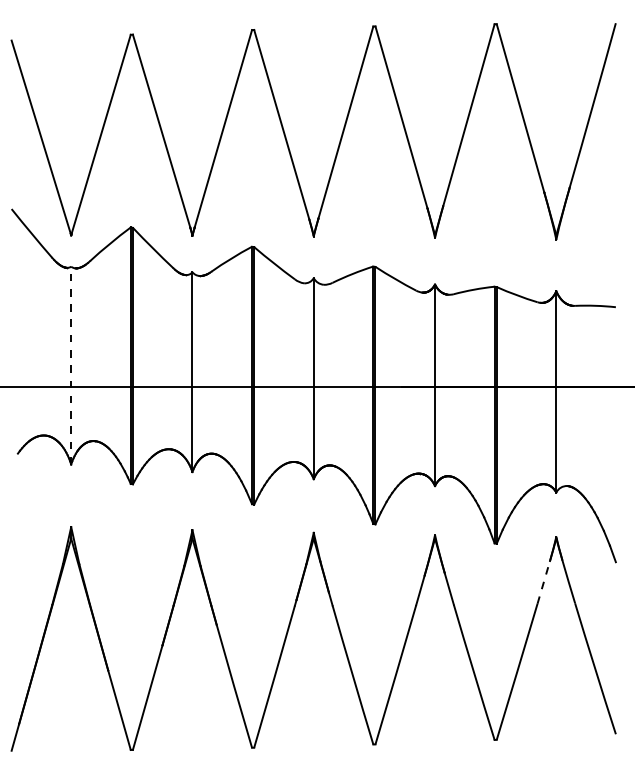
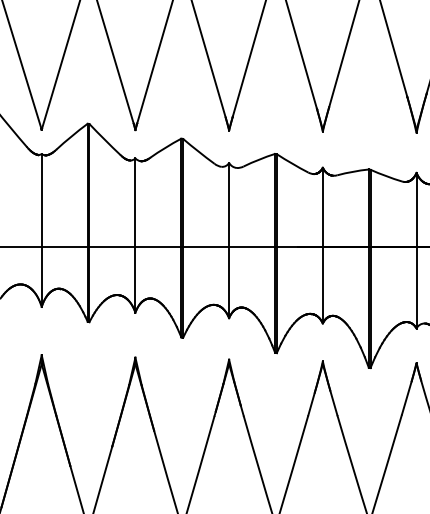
line: (71, 365) -> (41, 230), dashed -> solid
line: (543, 581) -> (406, 397), dashed -> solid

